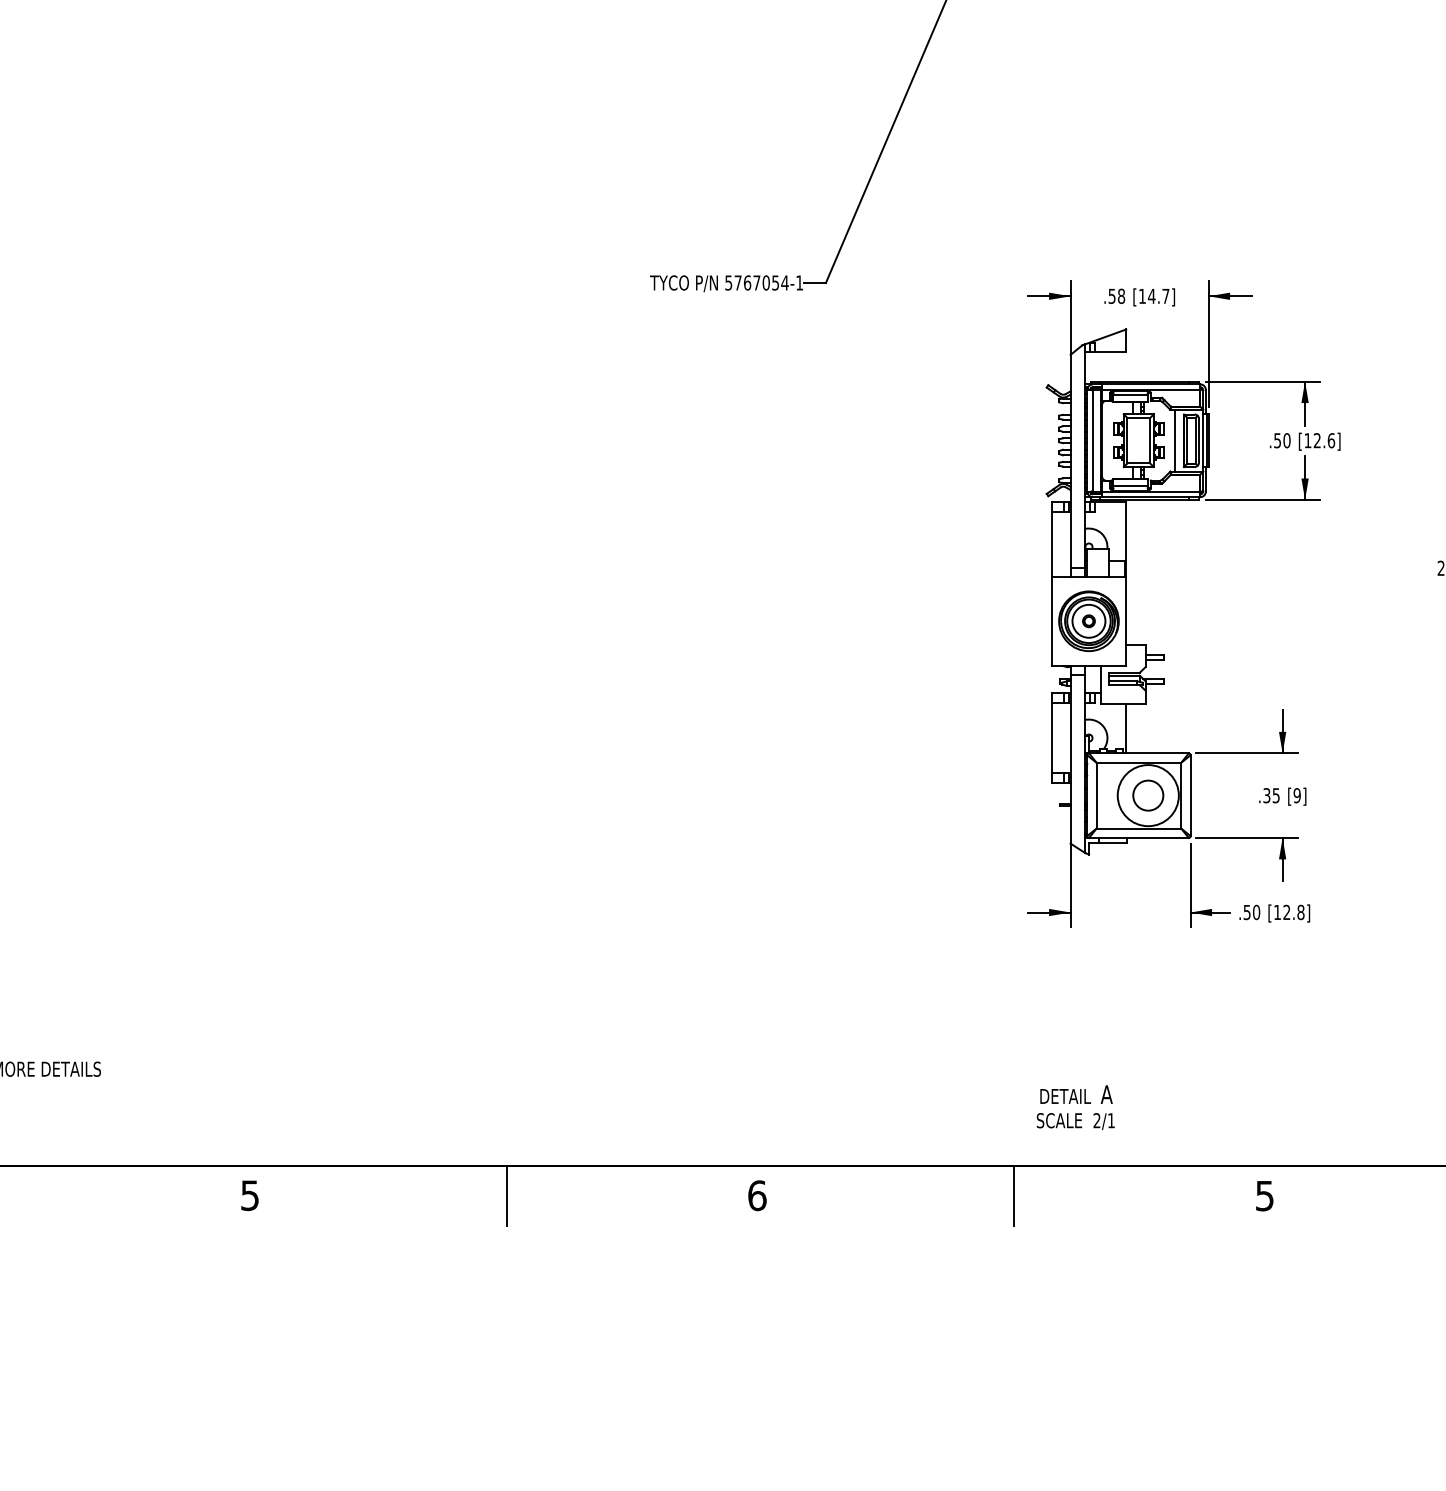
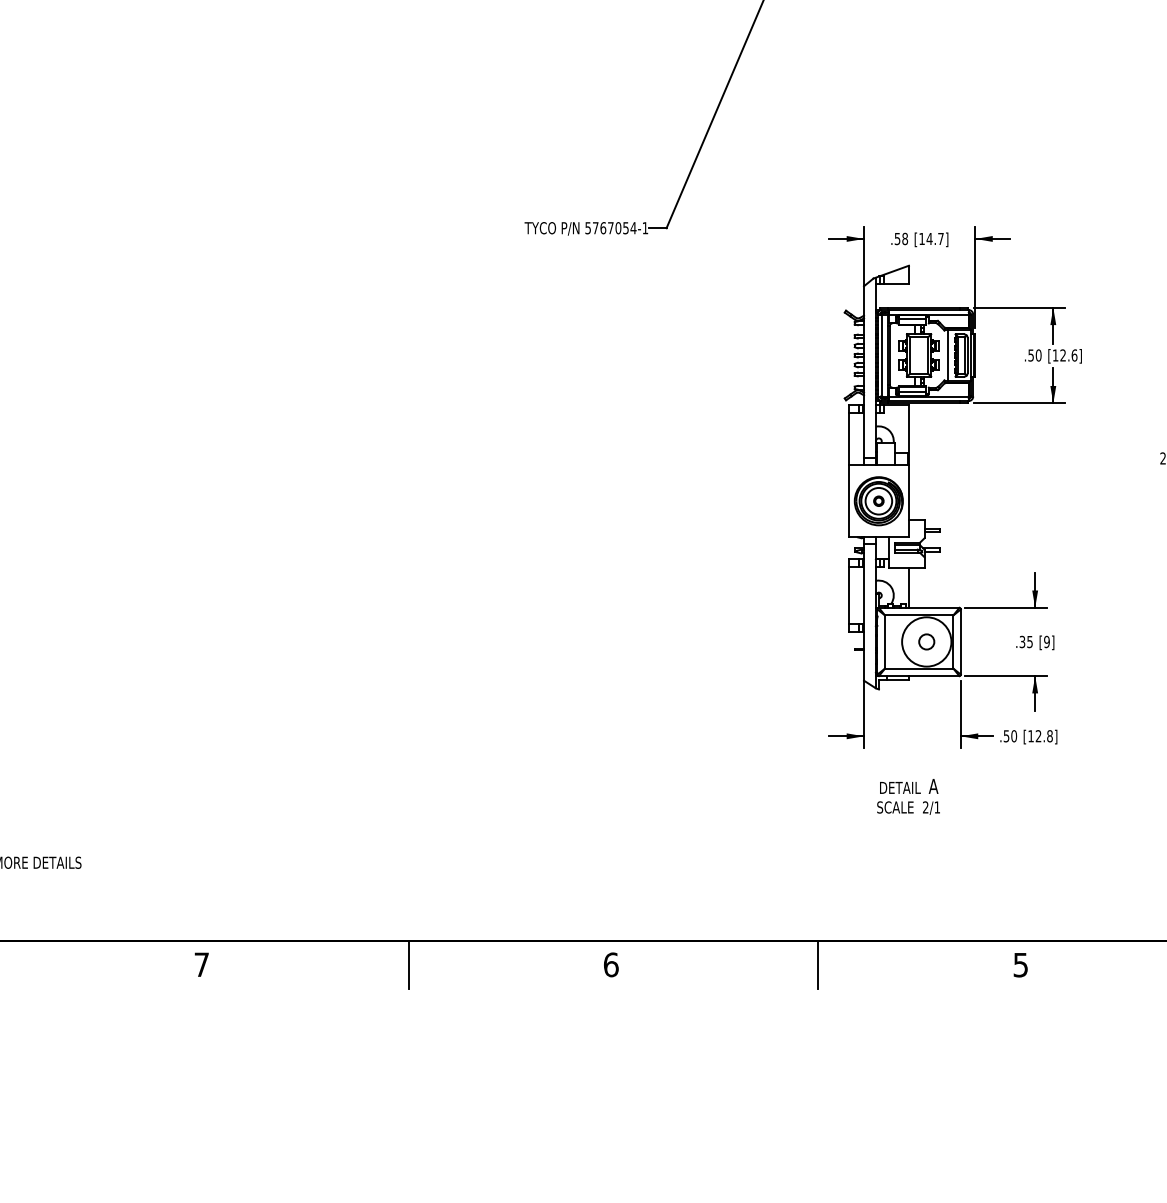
circle: (1147, 795) -> (926, 641), size x0.62
text: (1075, 1107) -> (908, 796), moved
text: (249, 1195) -> (201, 964), 5 -> 7

